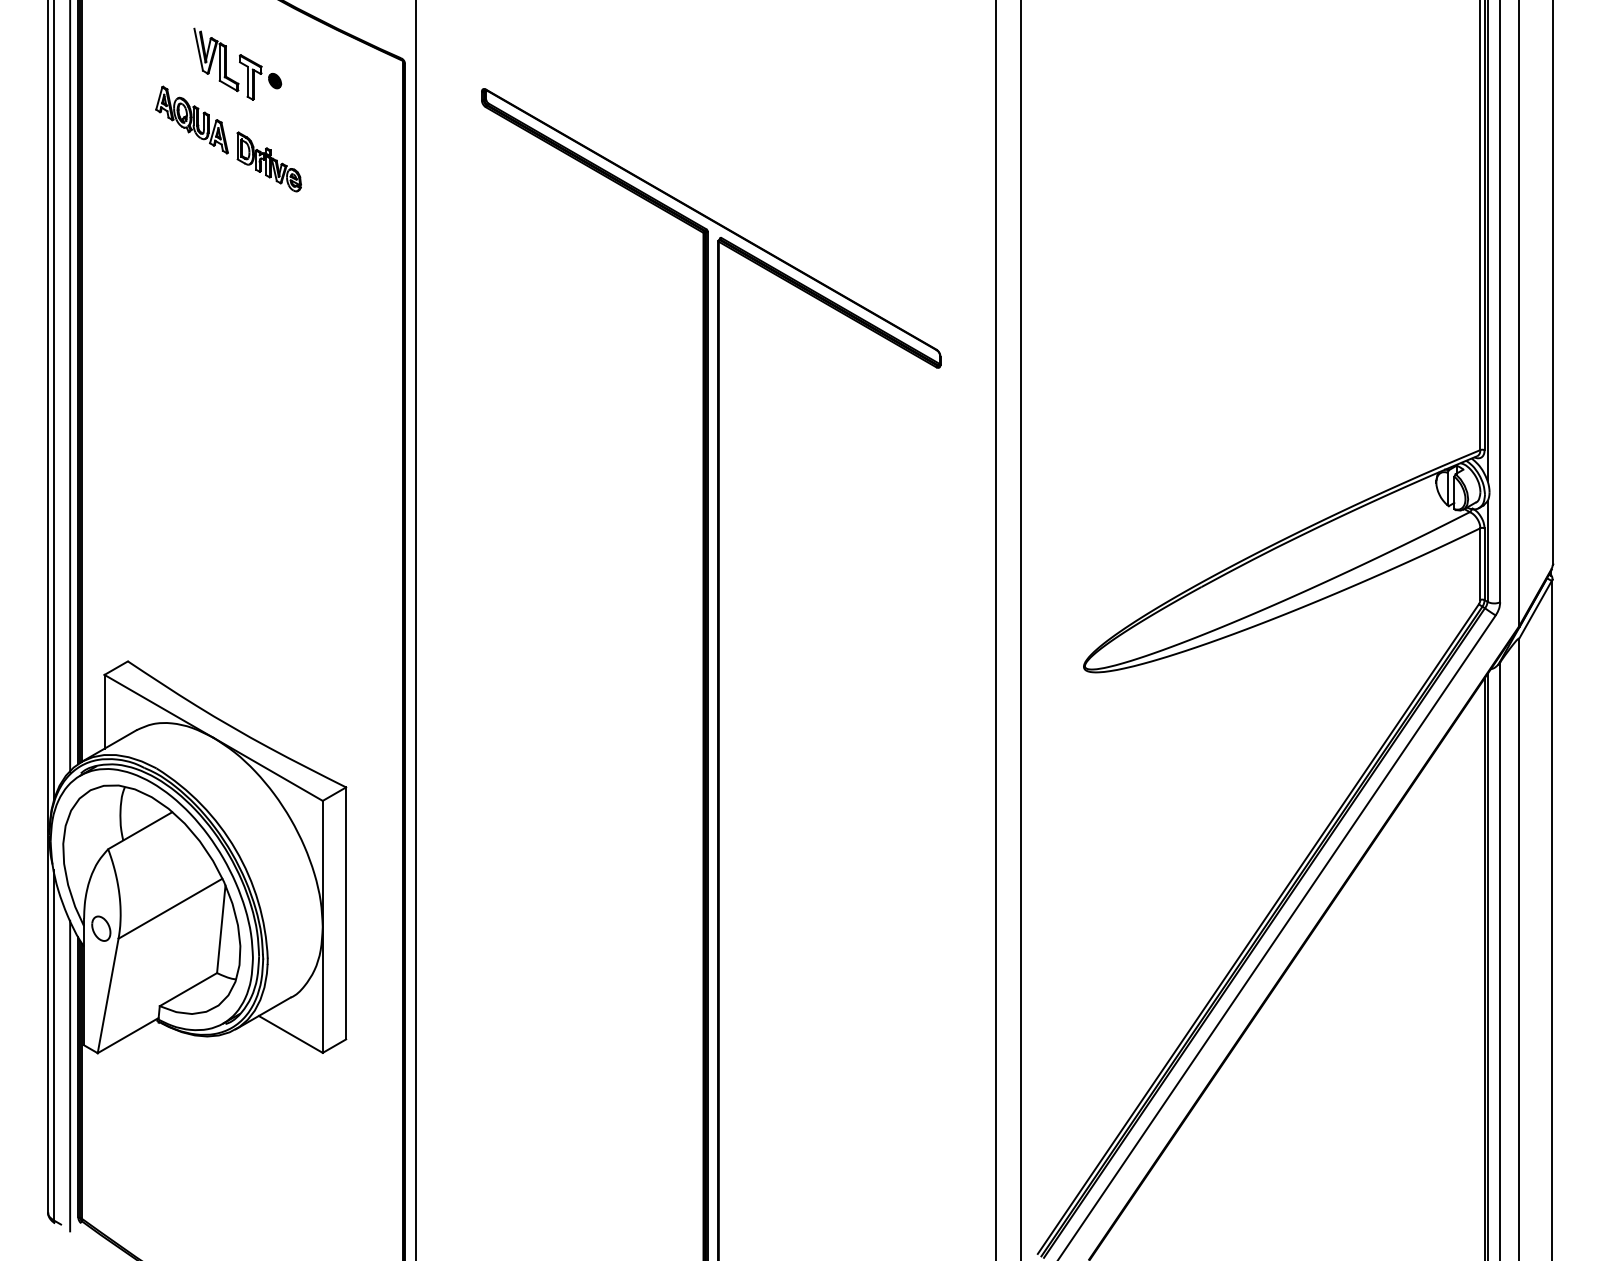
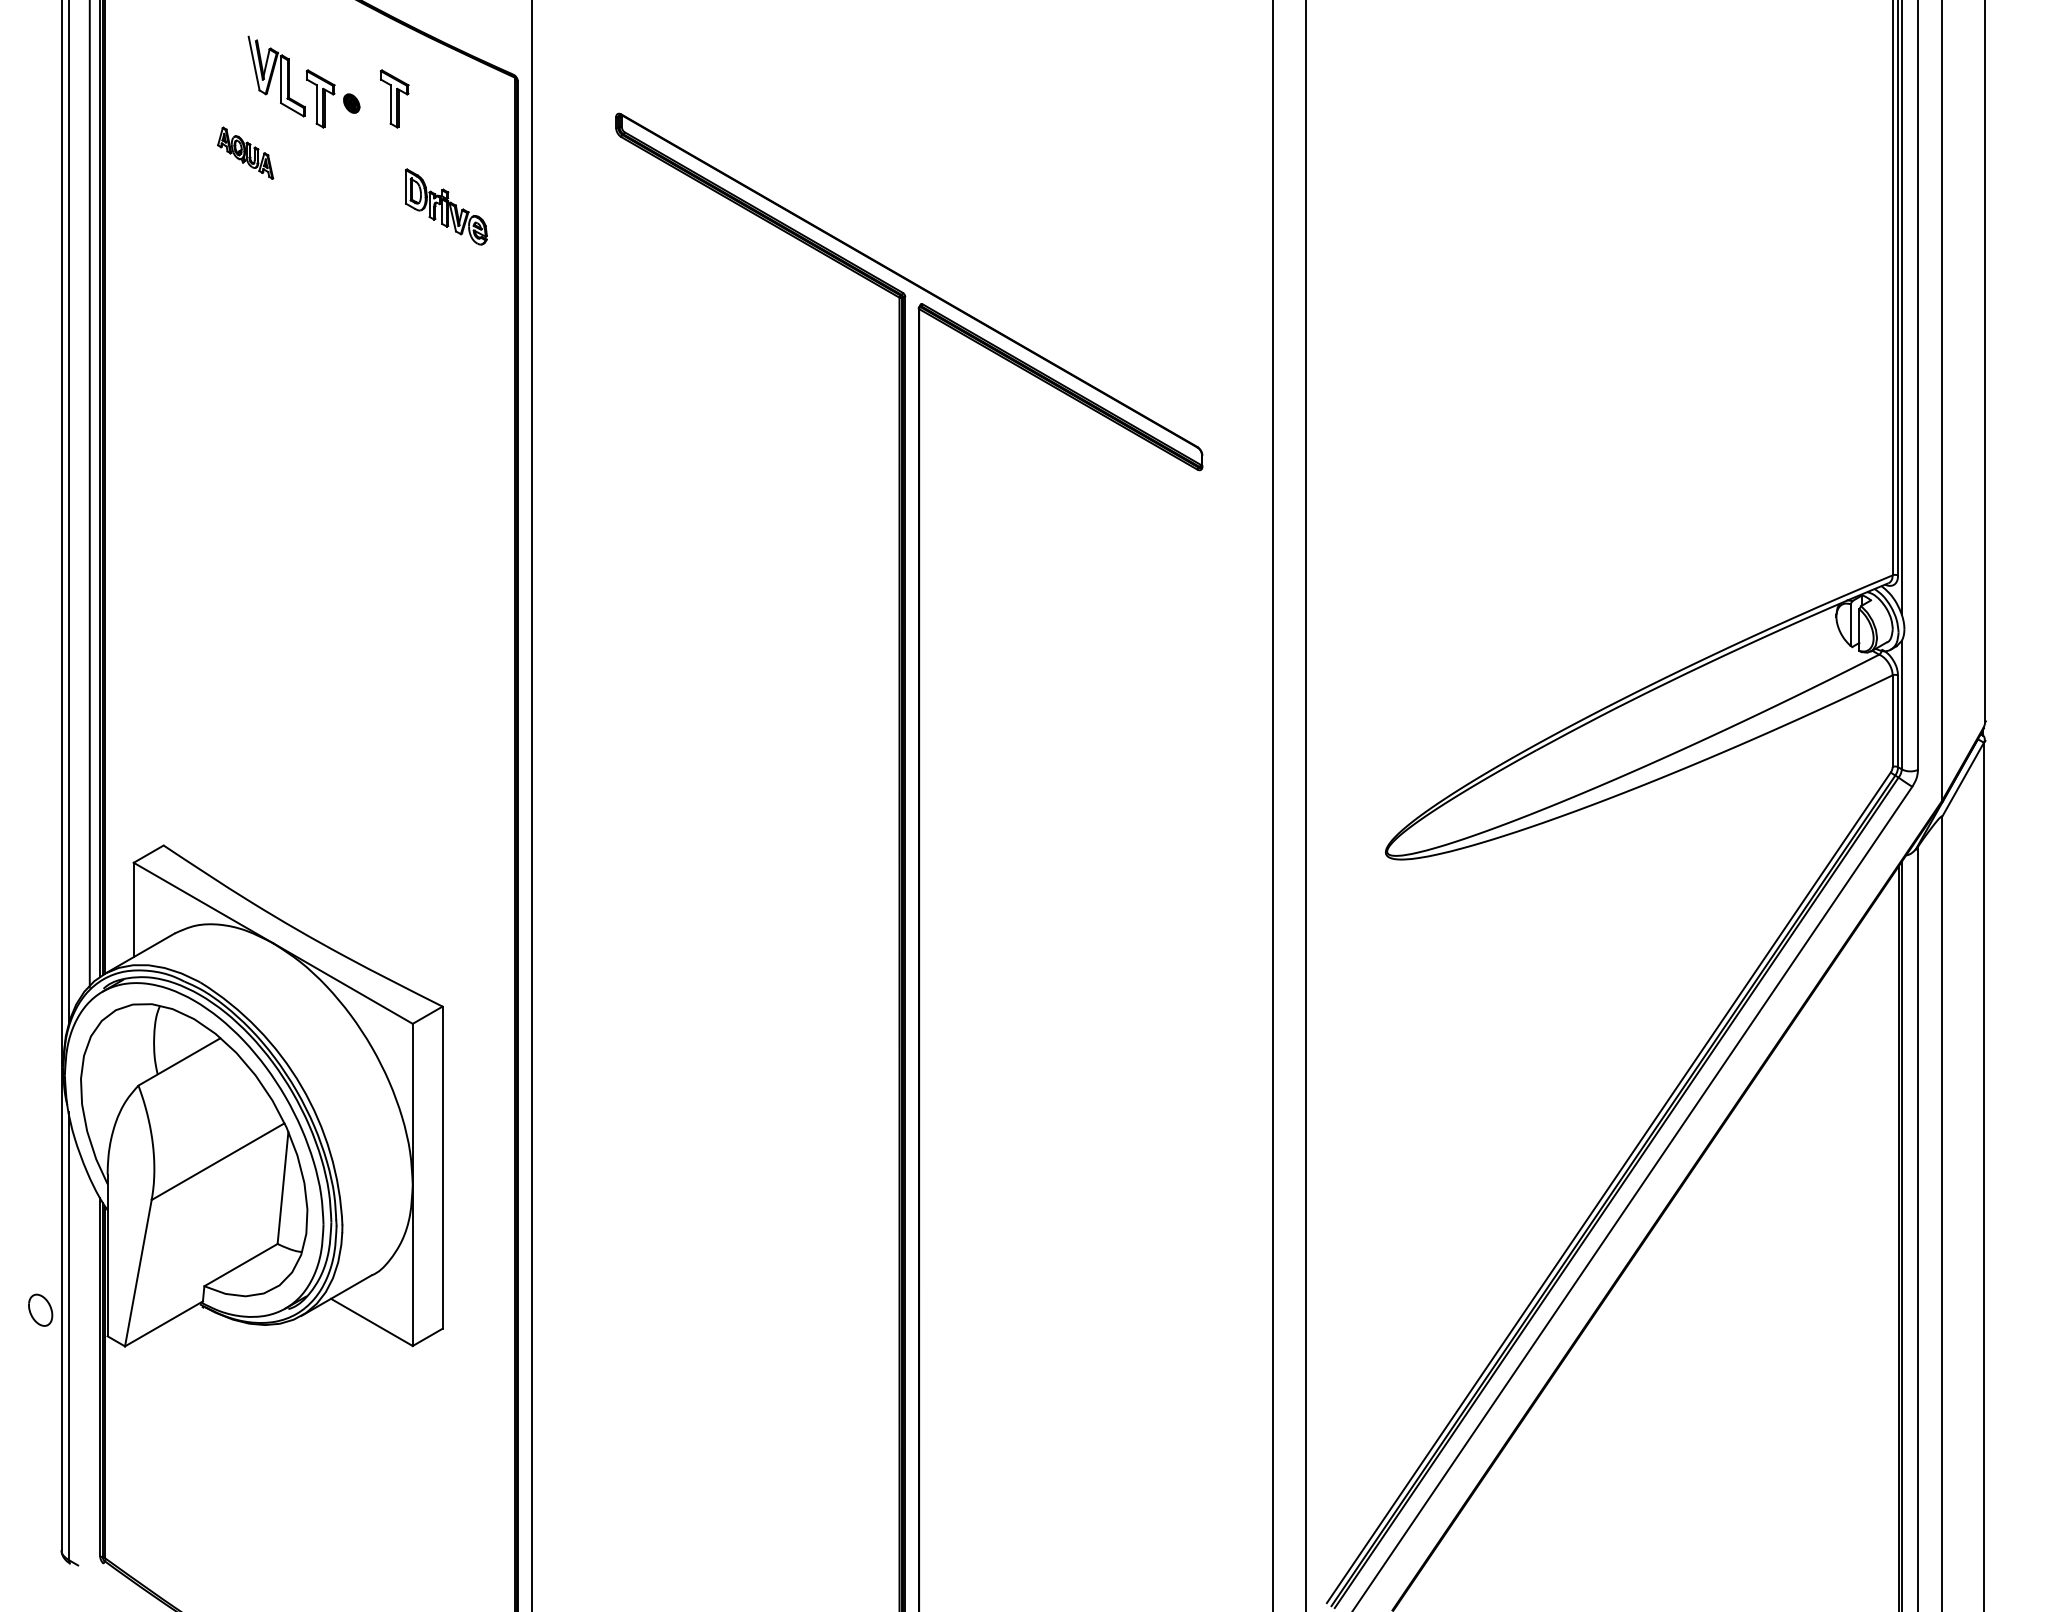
part: (308, 77) -> (394, 98), added
part: (191, 119) -> (245, 152), size x0.6
part: (269, 161) -> (446, 206), moved
part: (101, 928) -> (40, 1309), moved
line: (69, 1075) -> (89, 1375), removed

